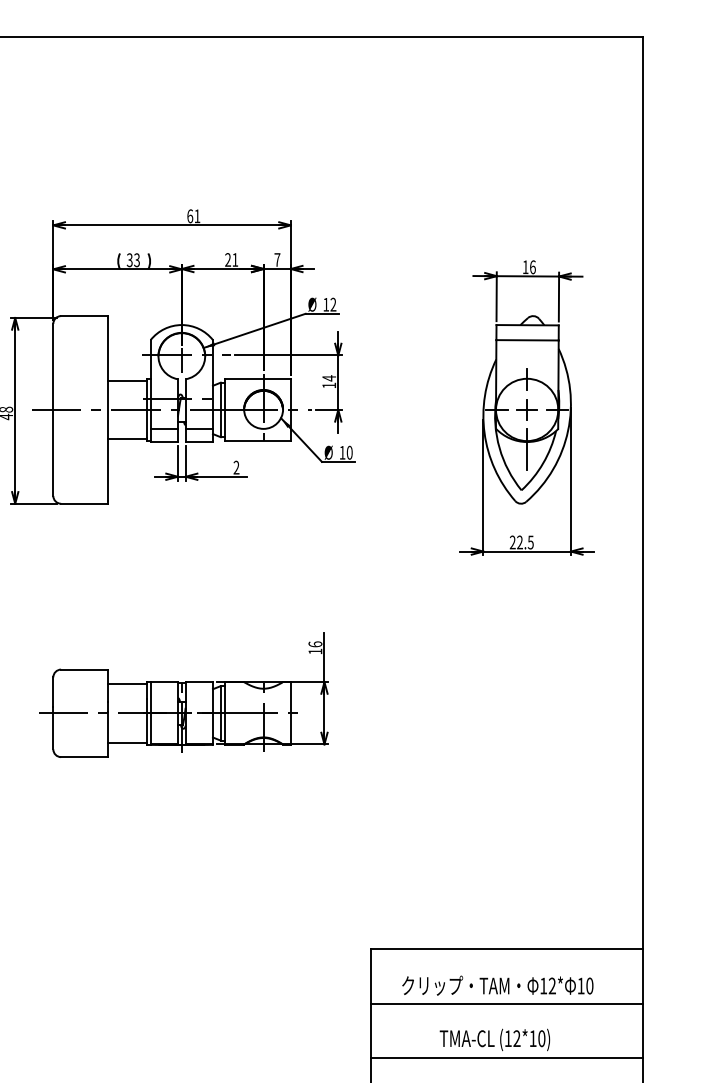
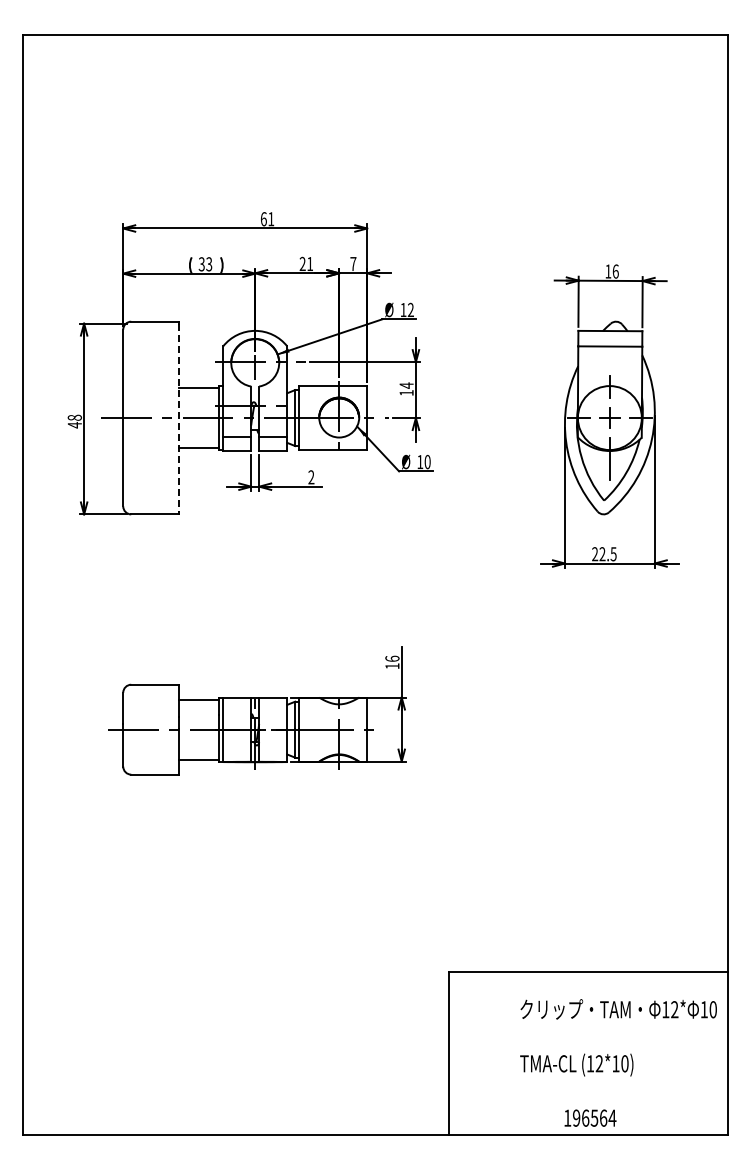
line: (108, 410) -> (179, 418), solid -> dashed
text: (497, 985) -> (618, 1009), moved
line: (506, 1003) -> (588, 1027), removed
line: (506, 1057) -> (588, 1083), removed

